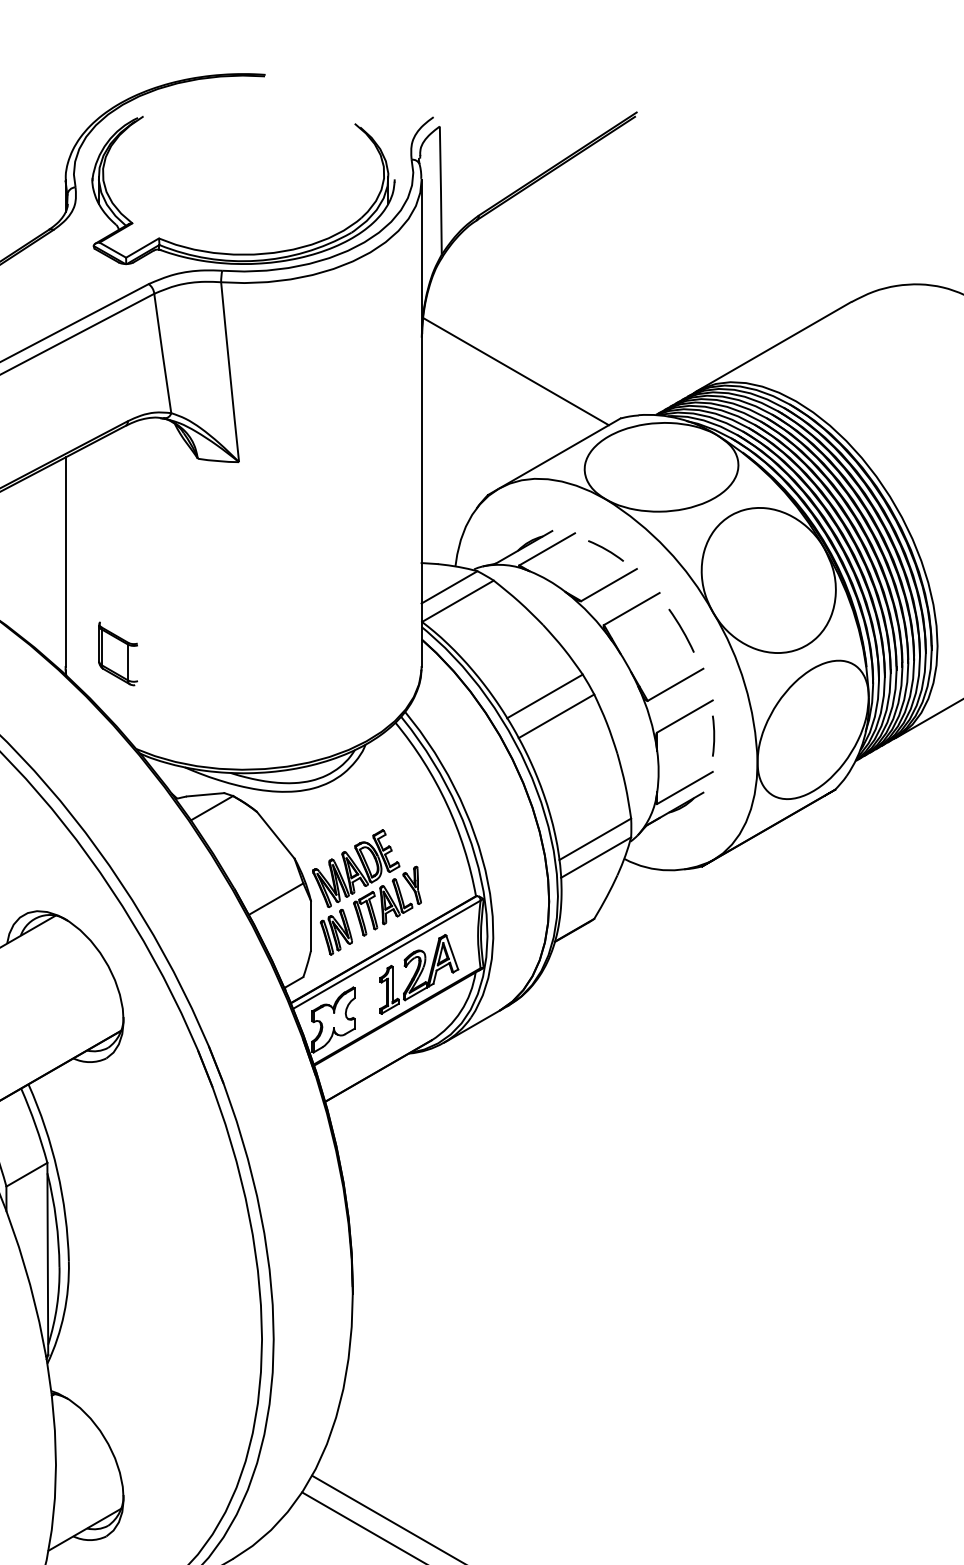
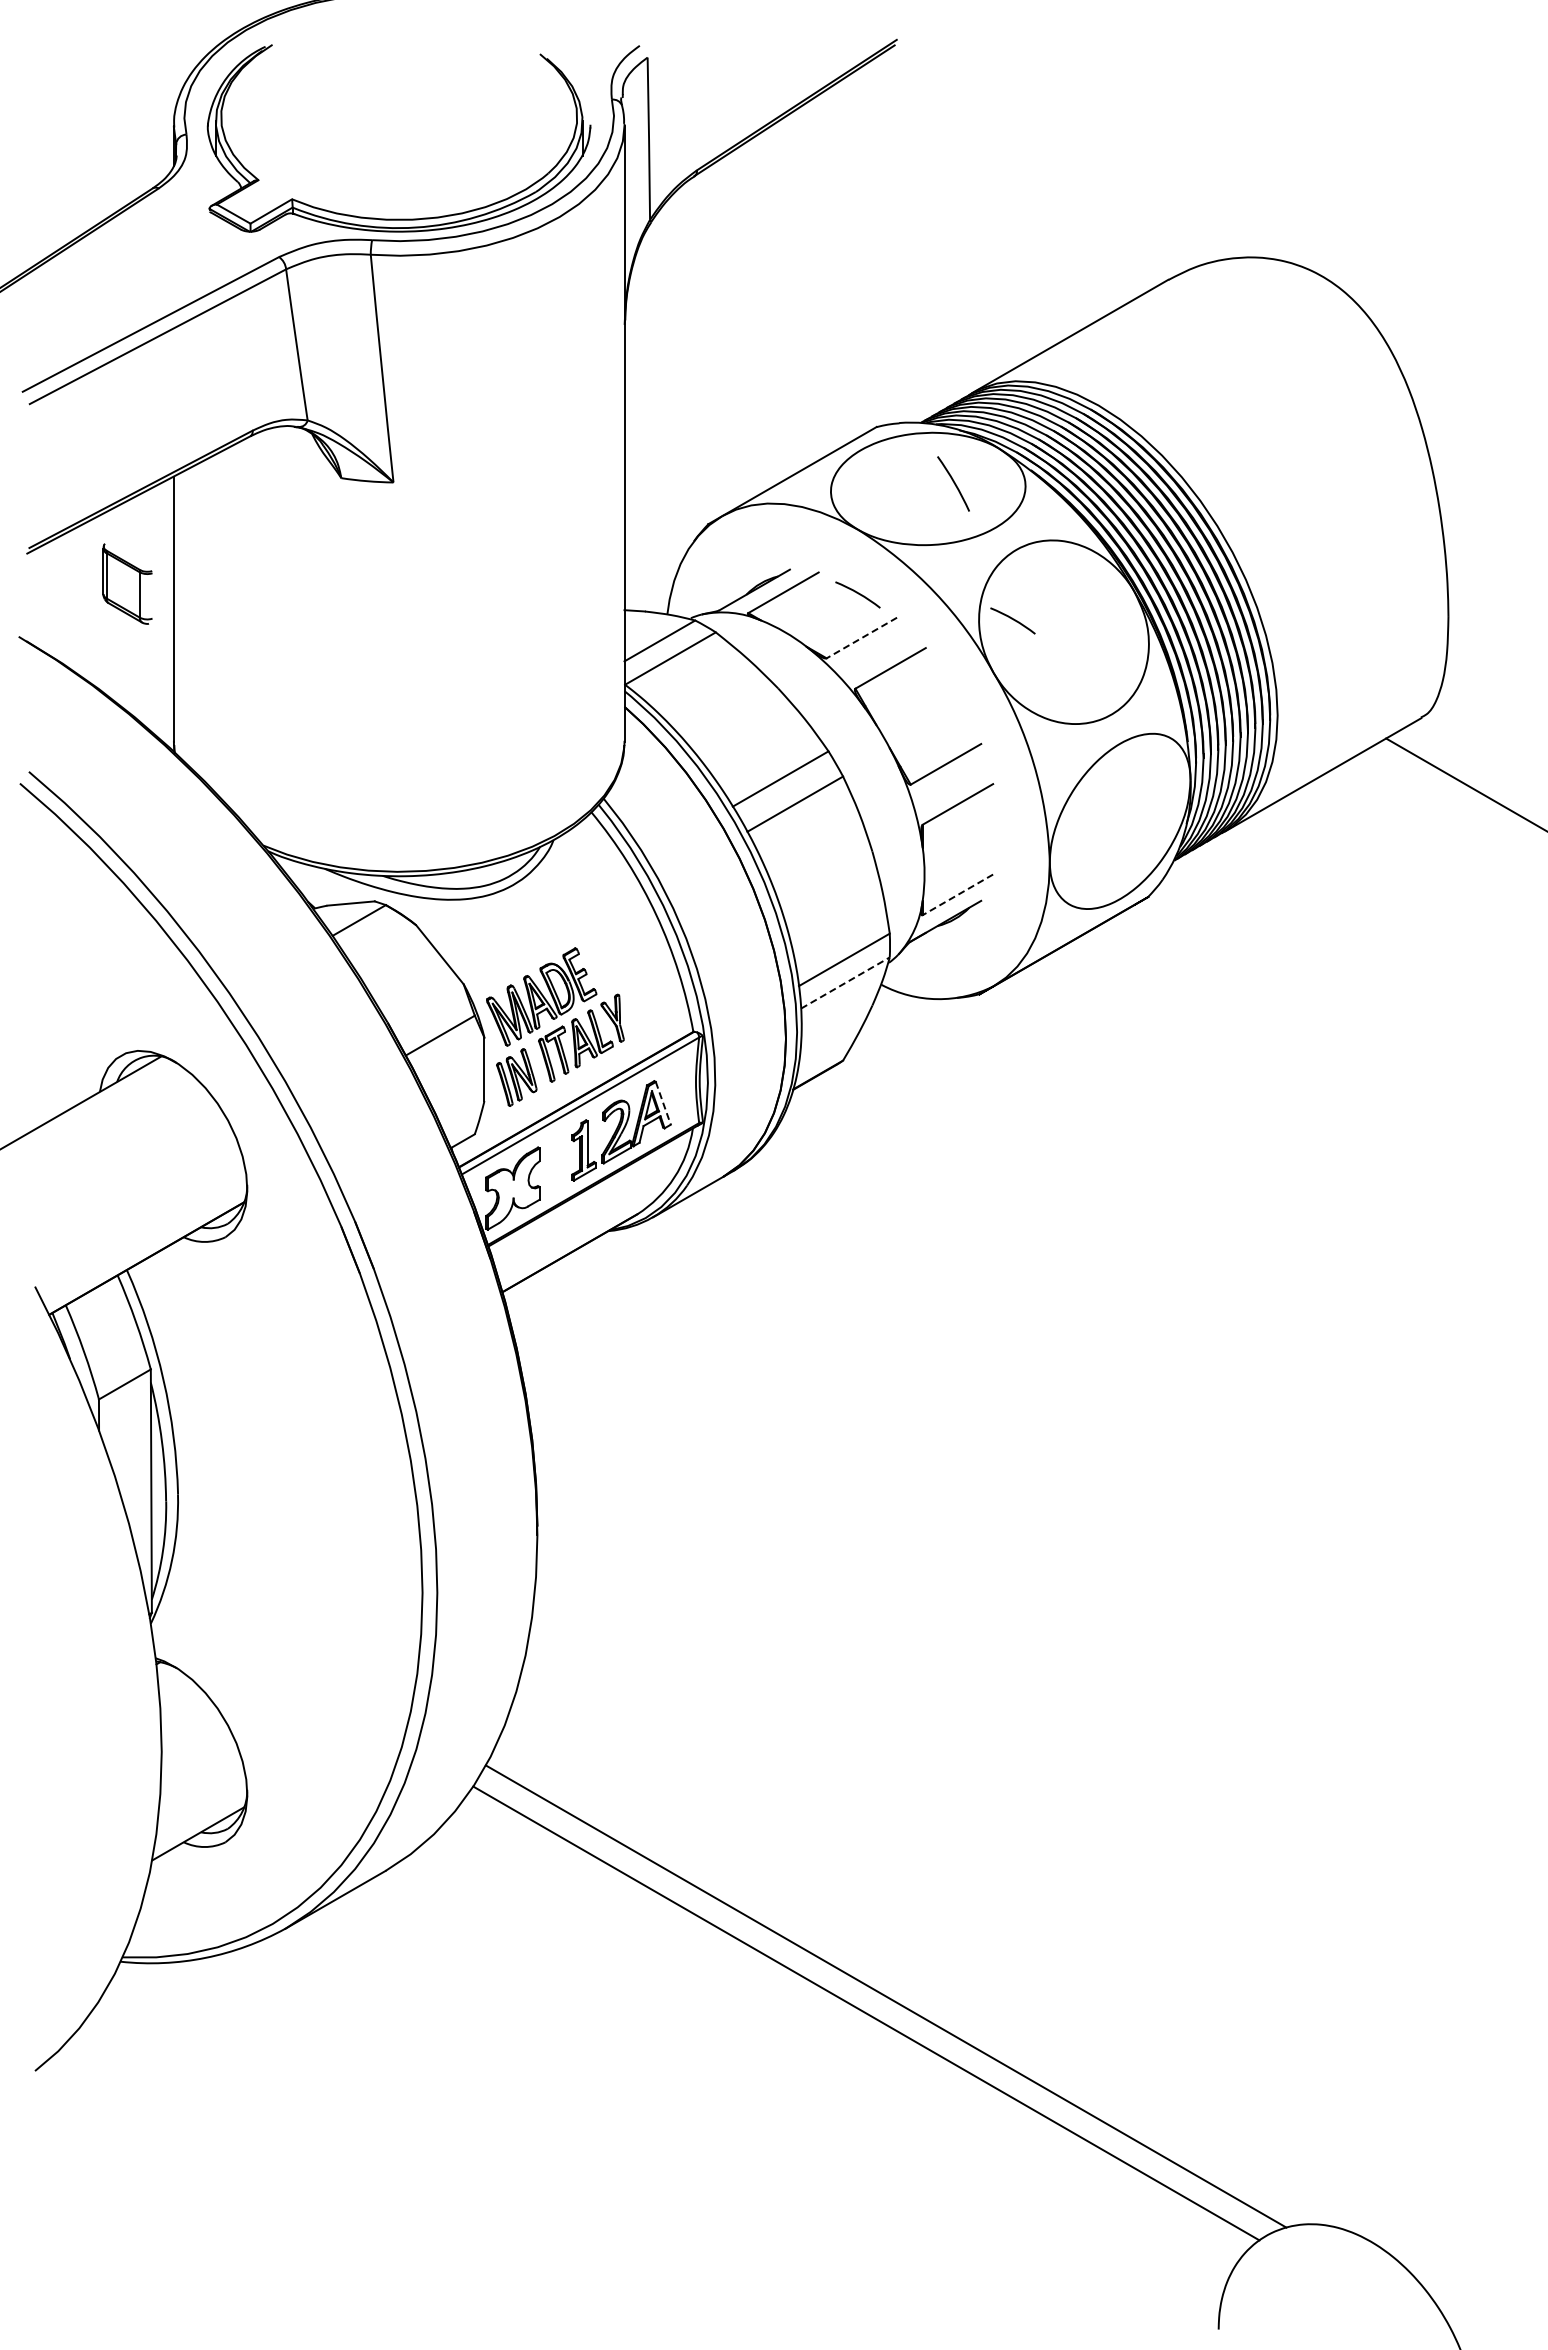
line: (515, 371) -> (743, 367), removed
arc: (728, 570) -> (1012, 619), added
line: (608, 585) -> (861, 638), solid -> dashed
arc: (681, 630) -> (953, 483), moved
part: (118, 653) -> (127, 583), moved
line: (713, 736) -> (994, 829), removed
line: (684, 787) -> (957, 894), solid -> dashed
line: (596, 857) -> (845, 982), solid -> dashed
line: (452, 952) -> (663, 1103), solid -> dashed

